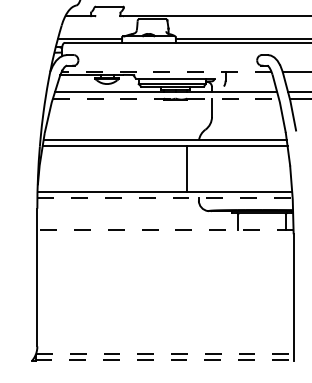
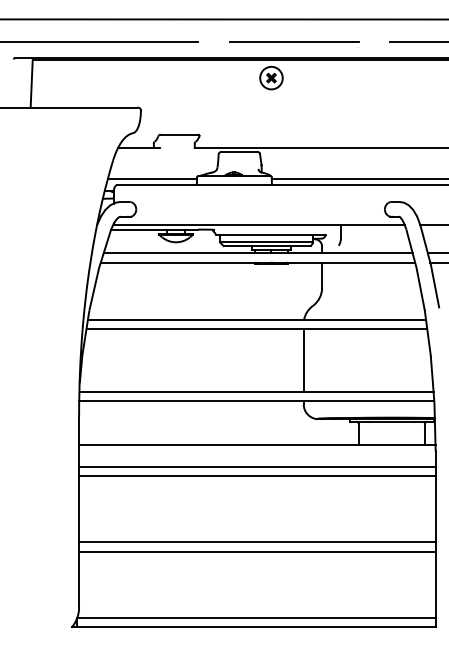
line: (167, 71) -> (259, 225), dashed -> solid
line: (166, 98) -> (258, 262), dashed -> solid
line: (186, 168) -> (303, 360), moved
line: (165, 198) -> (257, 401), dashed -> solid
line: (164, 230) -> (256, 445), dashed -> solid
line: (165, 245) -> (257, 467), added
line: (165, 252) -> (257, 476), added
line: (165, 299) -> (257, 542), added
line: (165, 306) -> (257, 551), added
line: (164, 353) -> (256, 617), dashed -> solid
line: (164, 360) -> (256, 626), dashed -> solid

